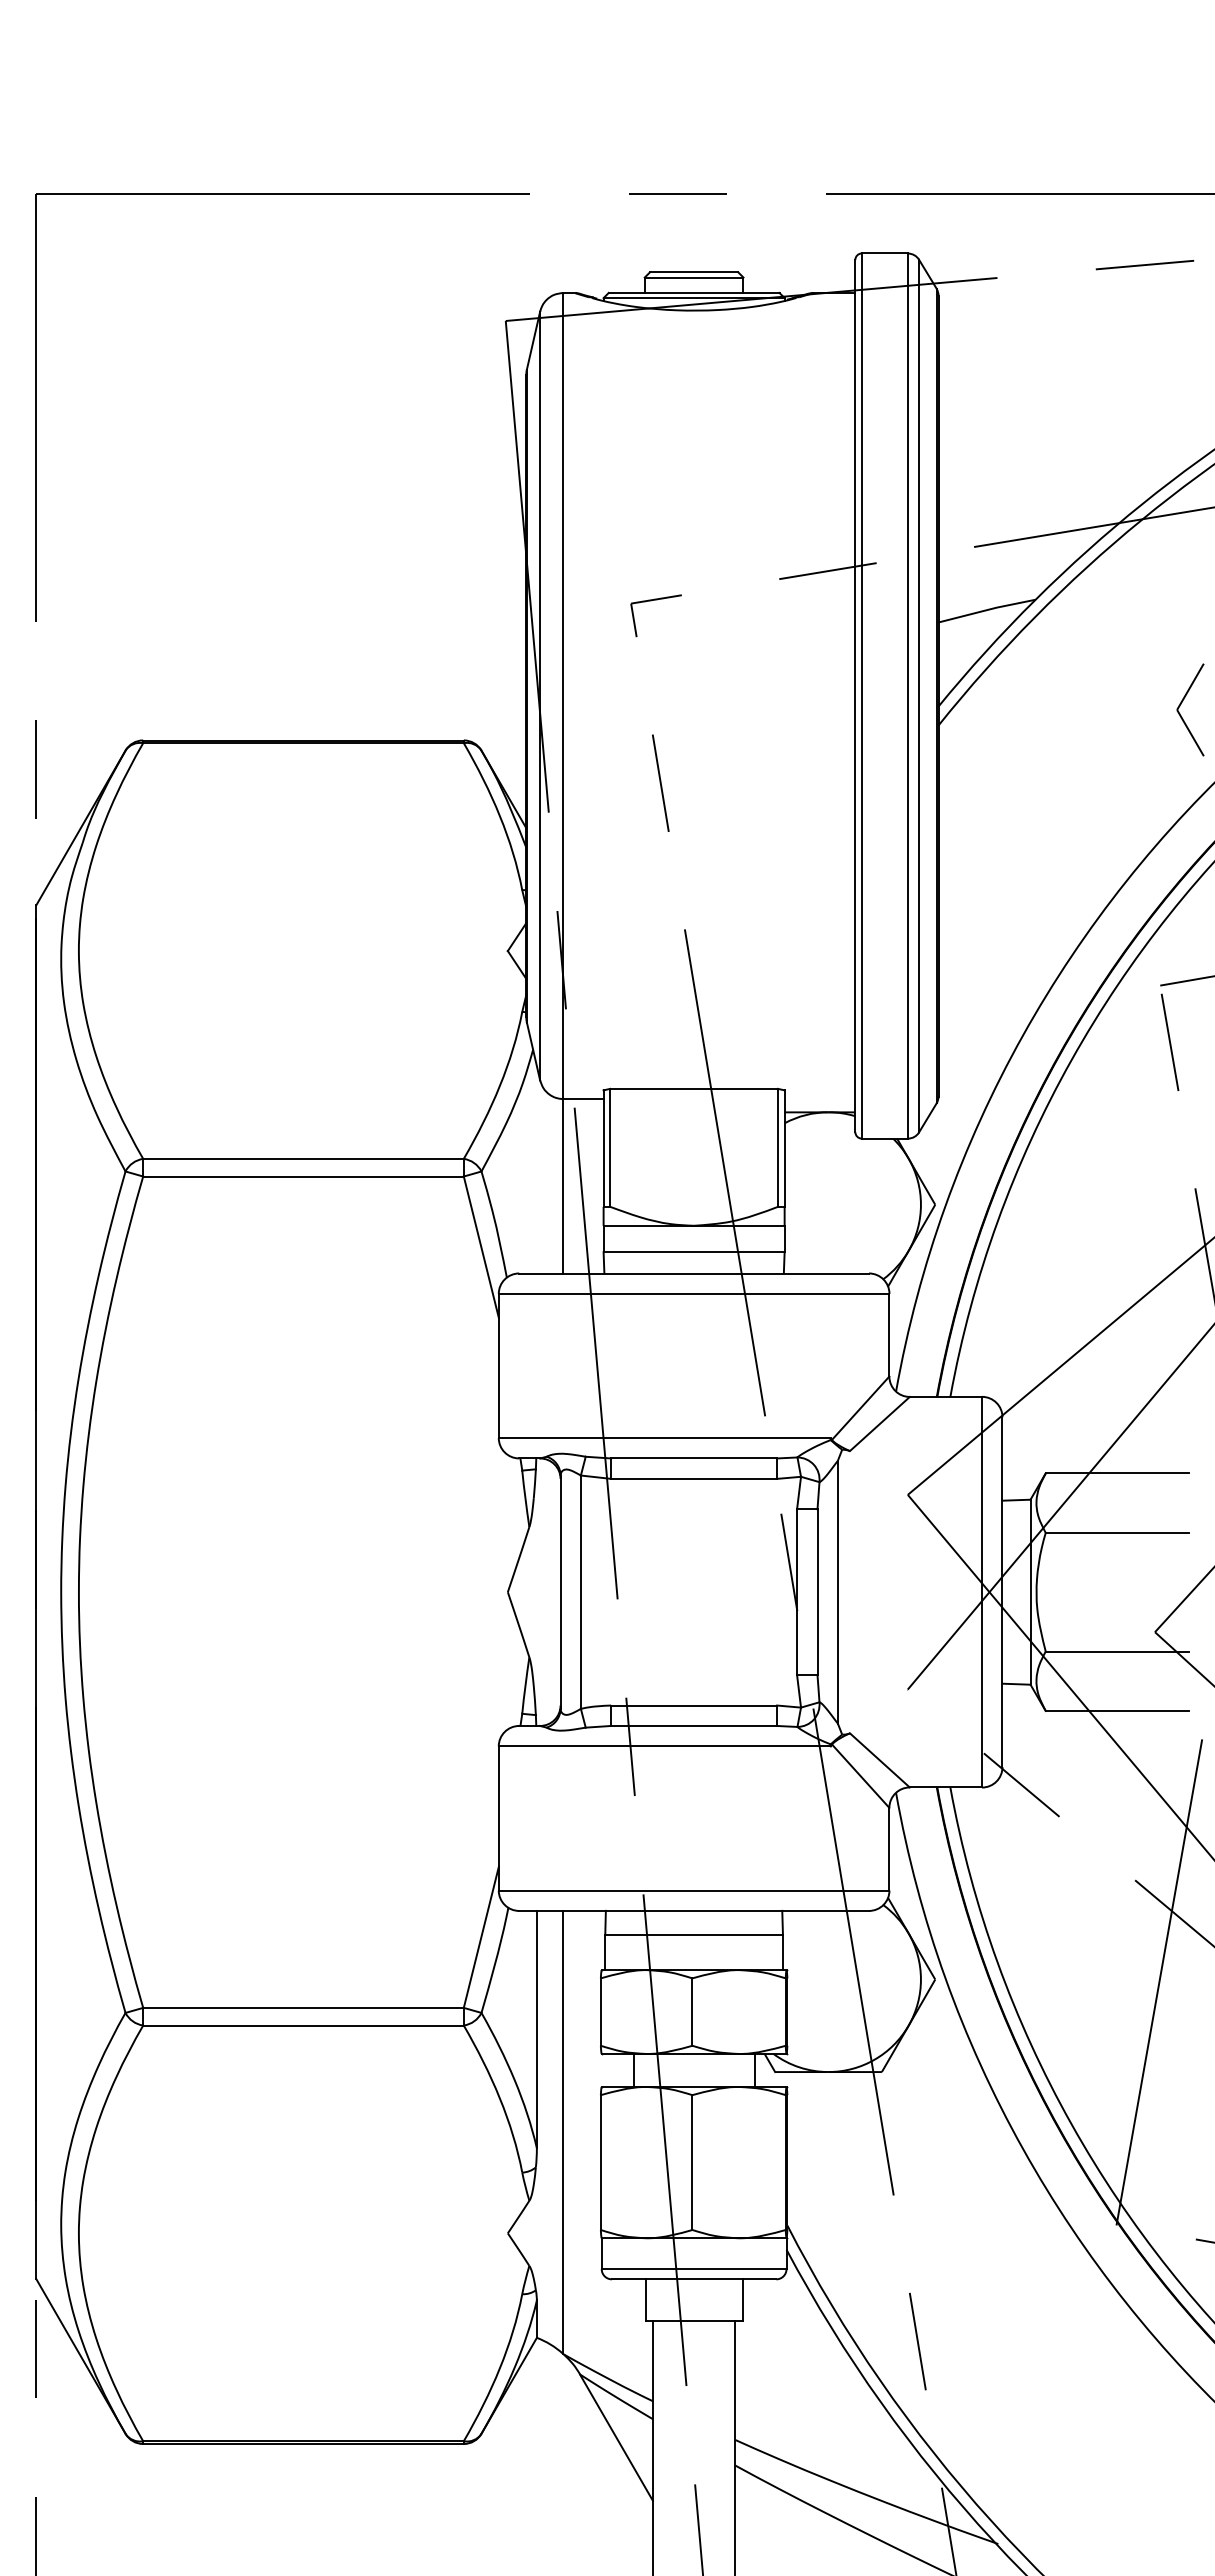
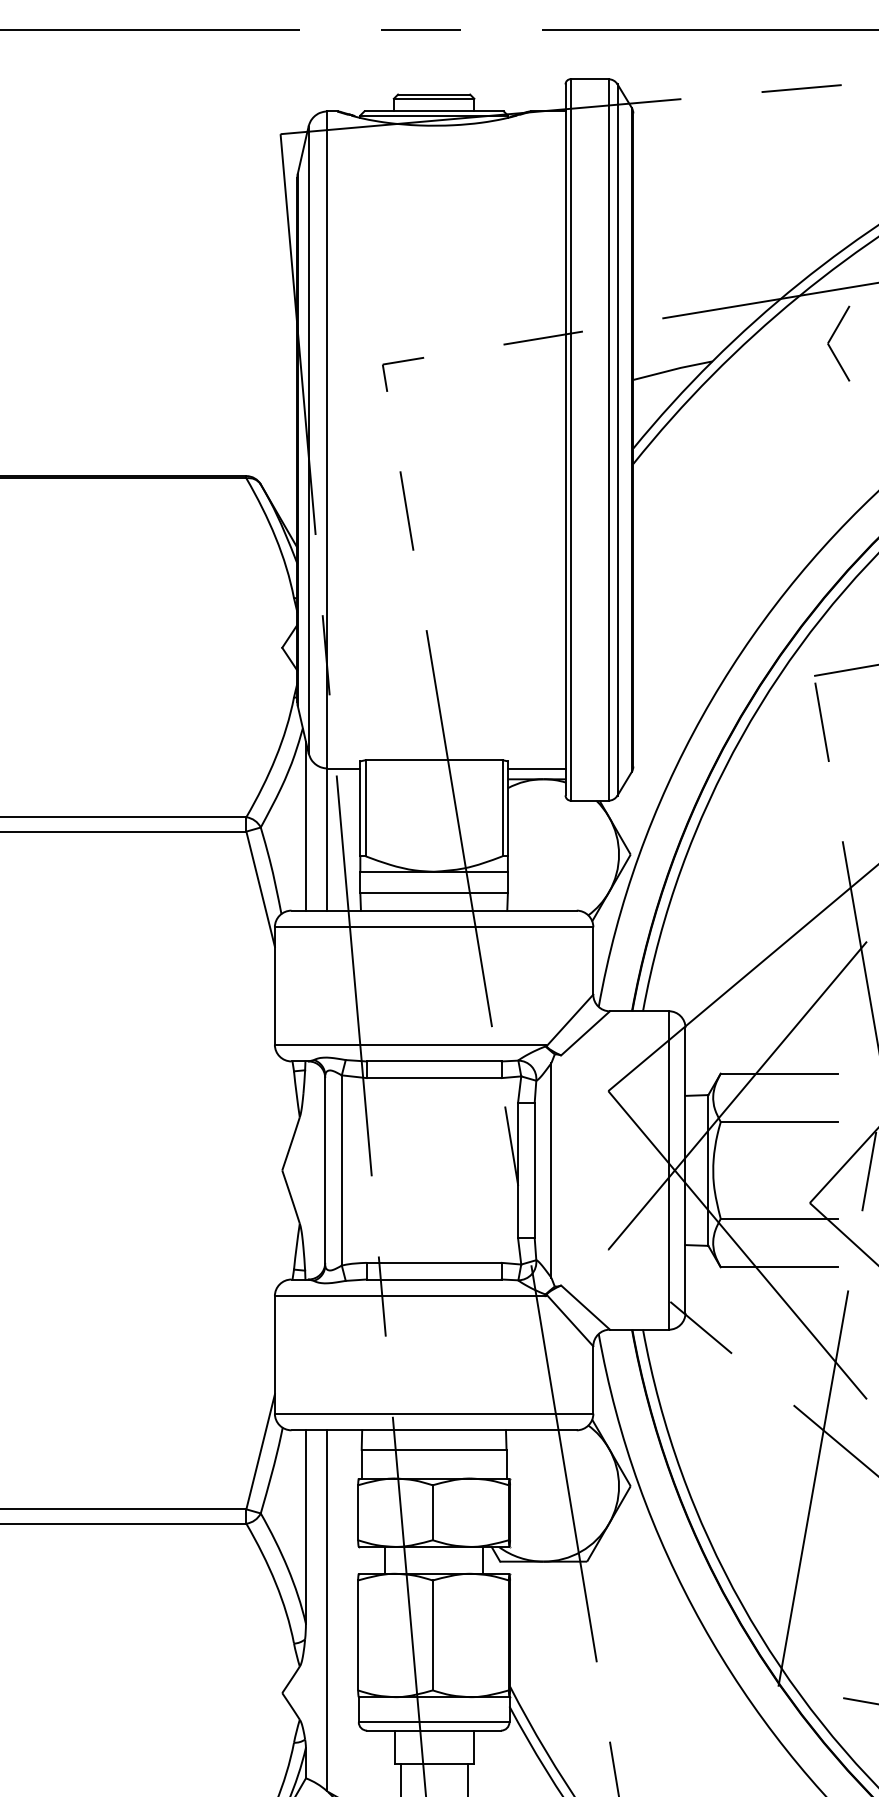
part: (1181, 704) -> (831, 339), moved
line: (819, 1099) -> (536, 768), added
line: (536, 1169) -> (305, 825), added

